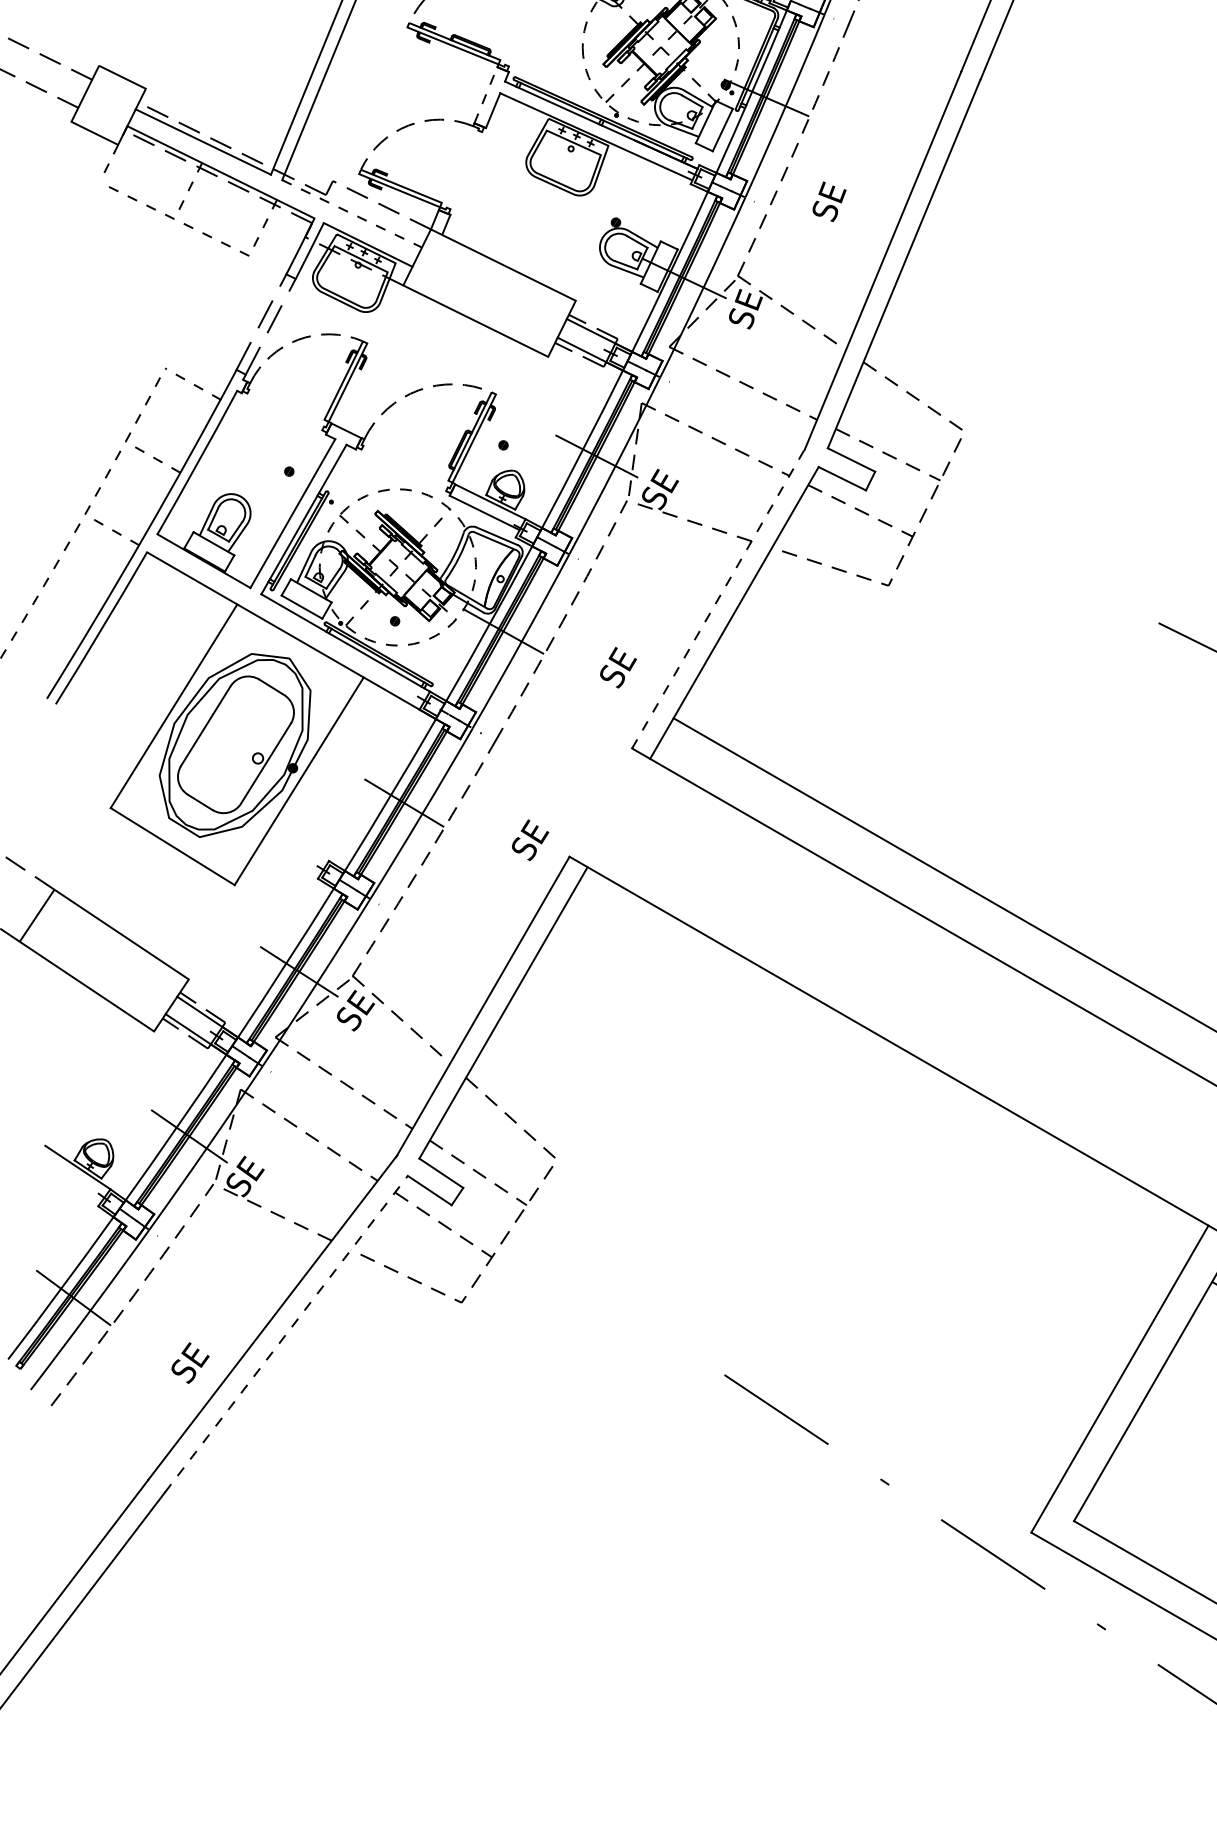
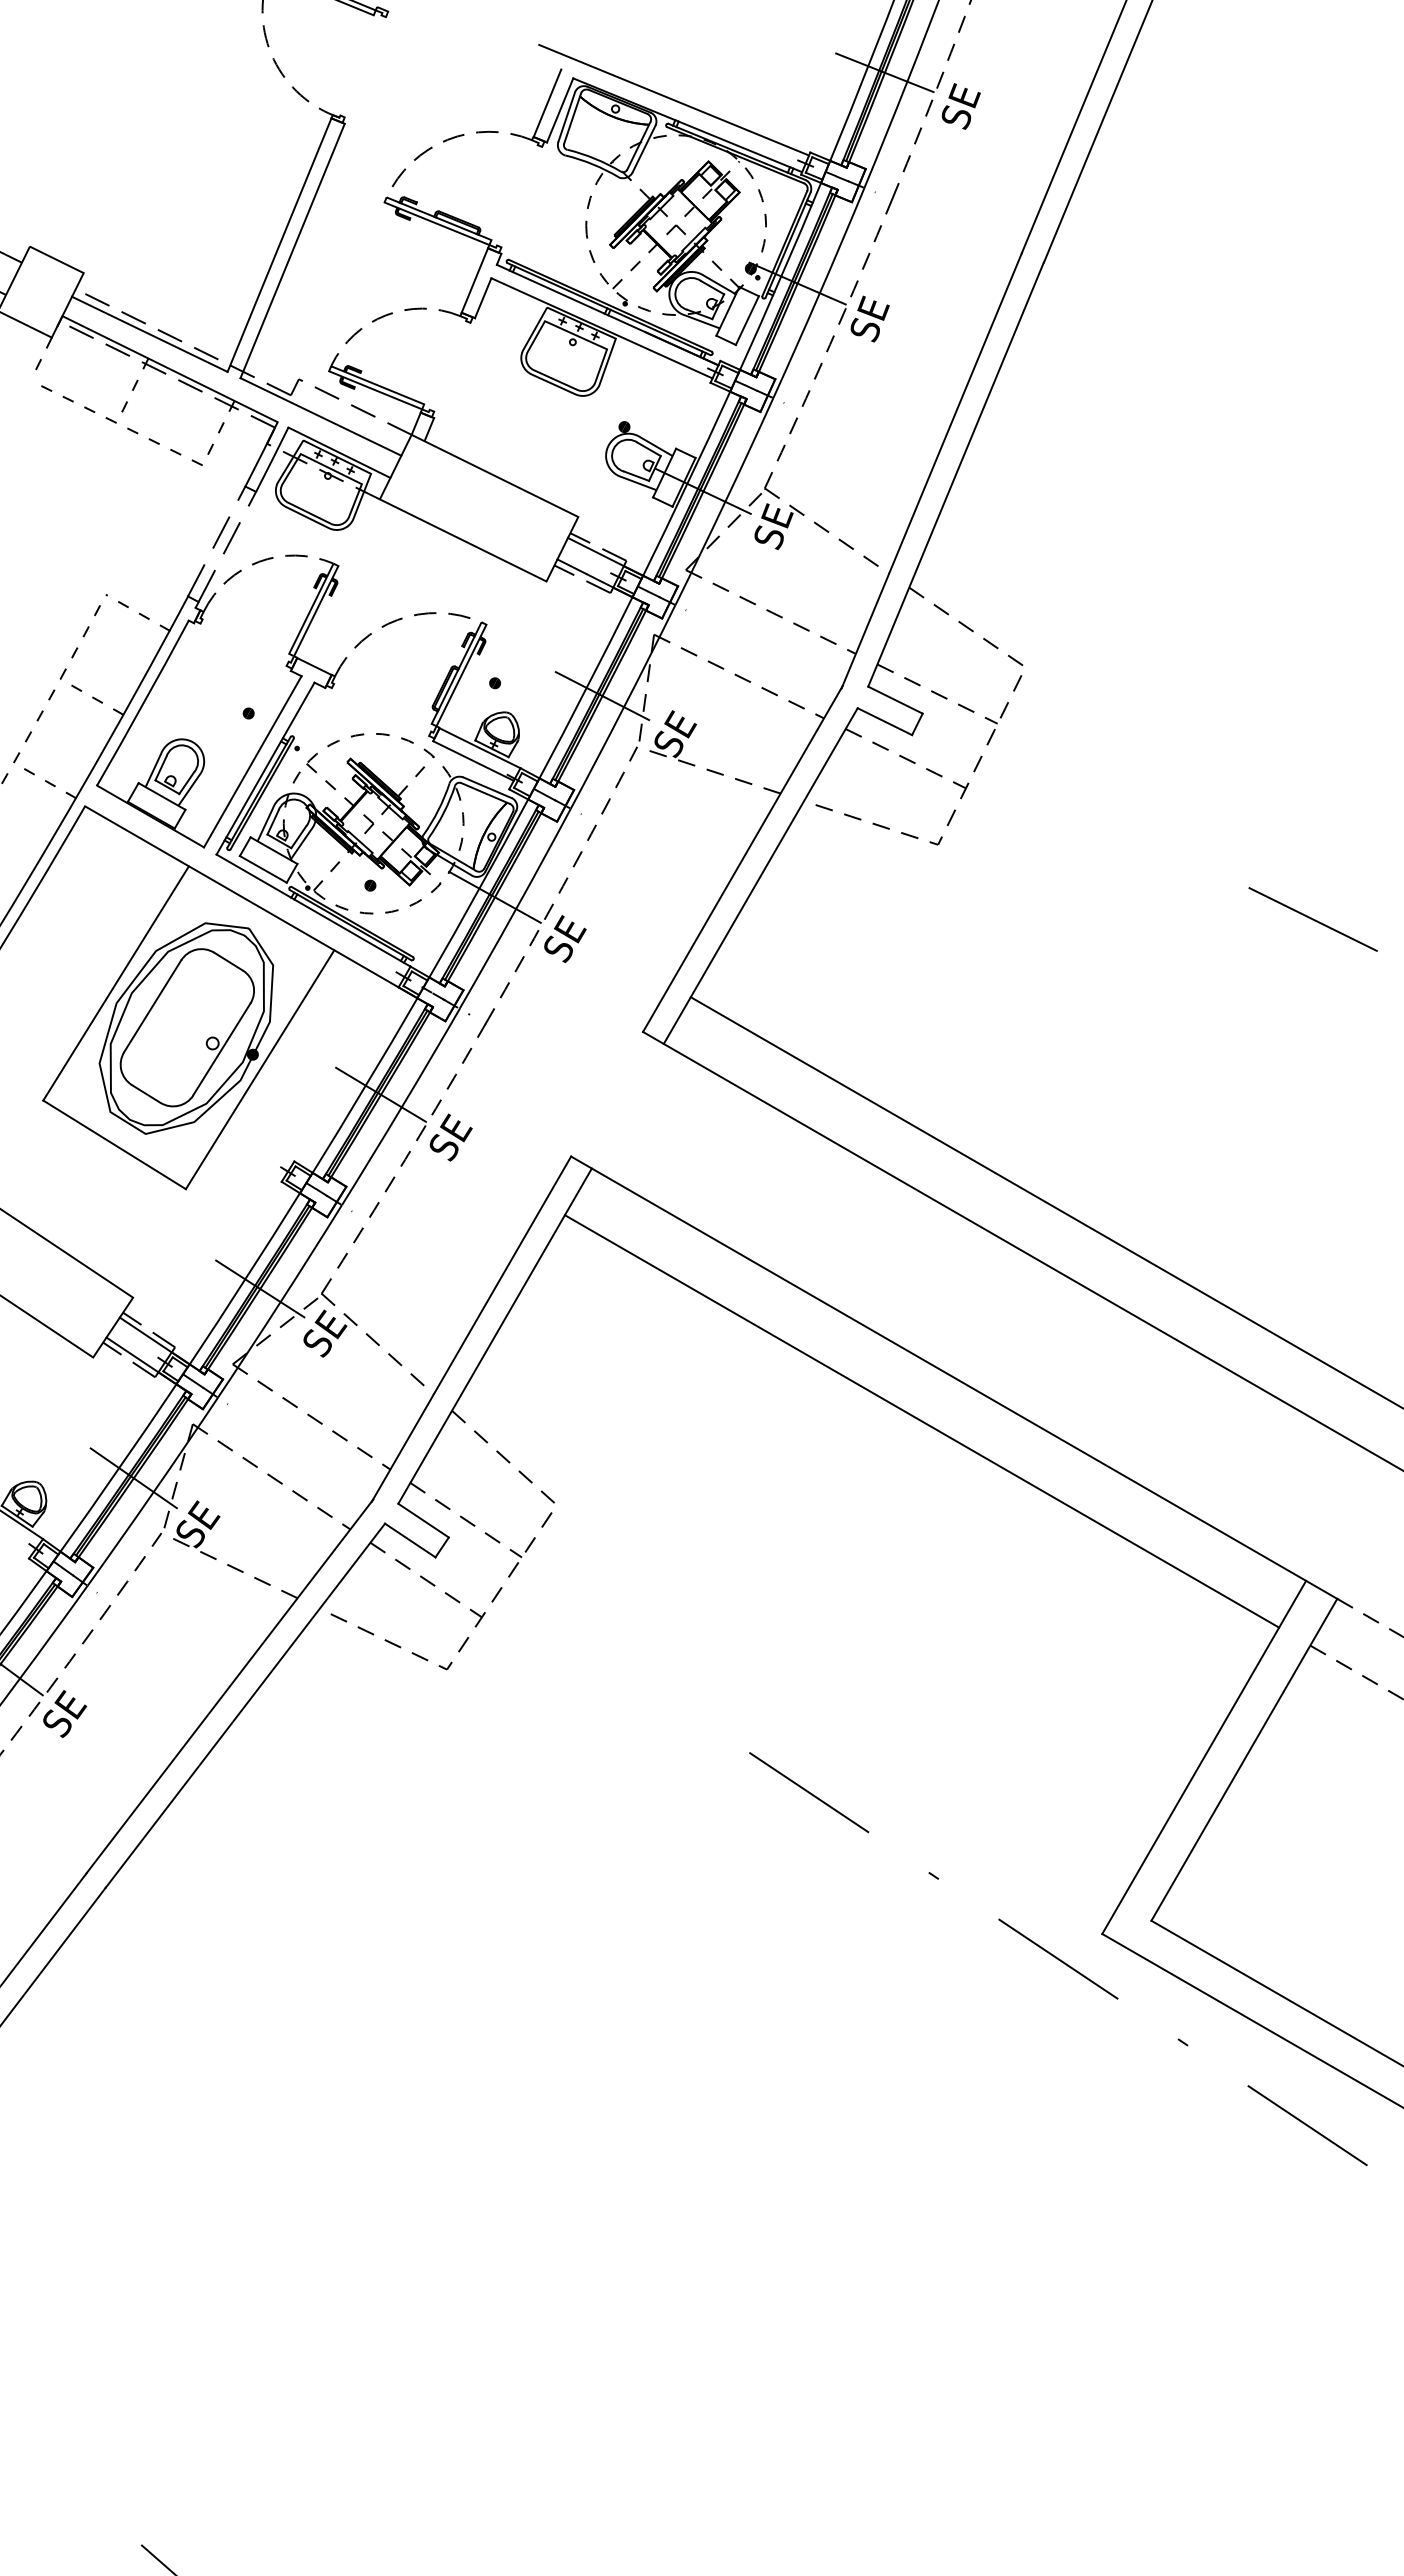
line: (485, 95) -> (474, 280), dashed -> solid
text: (828, 201) -> (869, 318), moved
line: (352, 214) -> (321, 417), dashed -> solid
line: (718, 597) -> (742, 858), dashed -> solid
text: (618, 667) -> (565, 938), moved
text: (529, 840) -> (450, 1137), moved
line: (874, 1087) -> (921, 1421), added
line: (286, 1333) -> (245, 1705), dashed -> solid
text: (190, 1362) -> (65, 1713), moved

